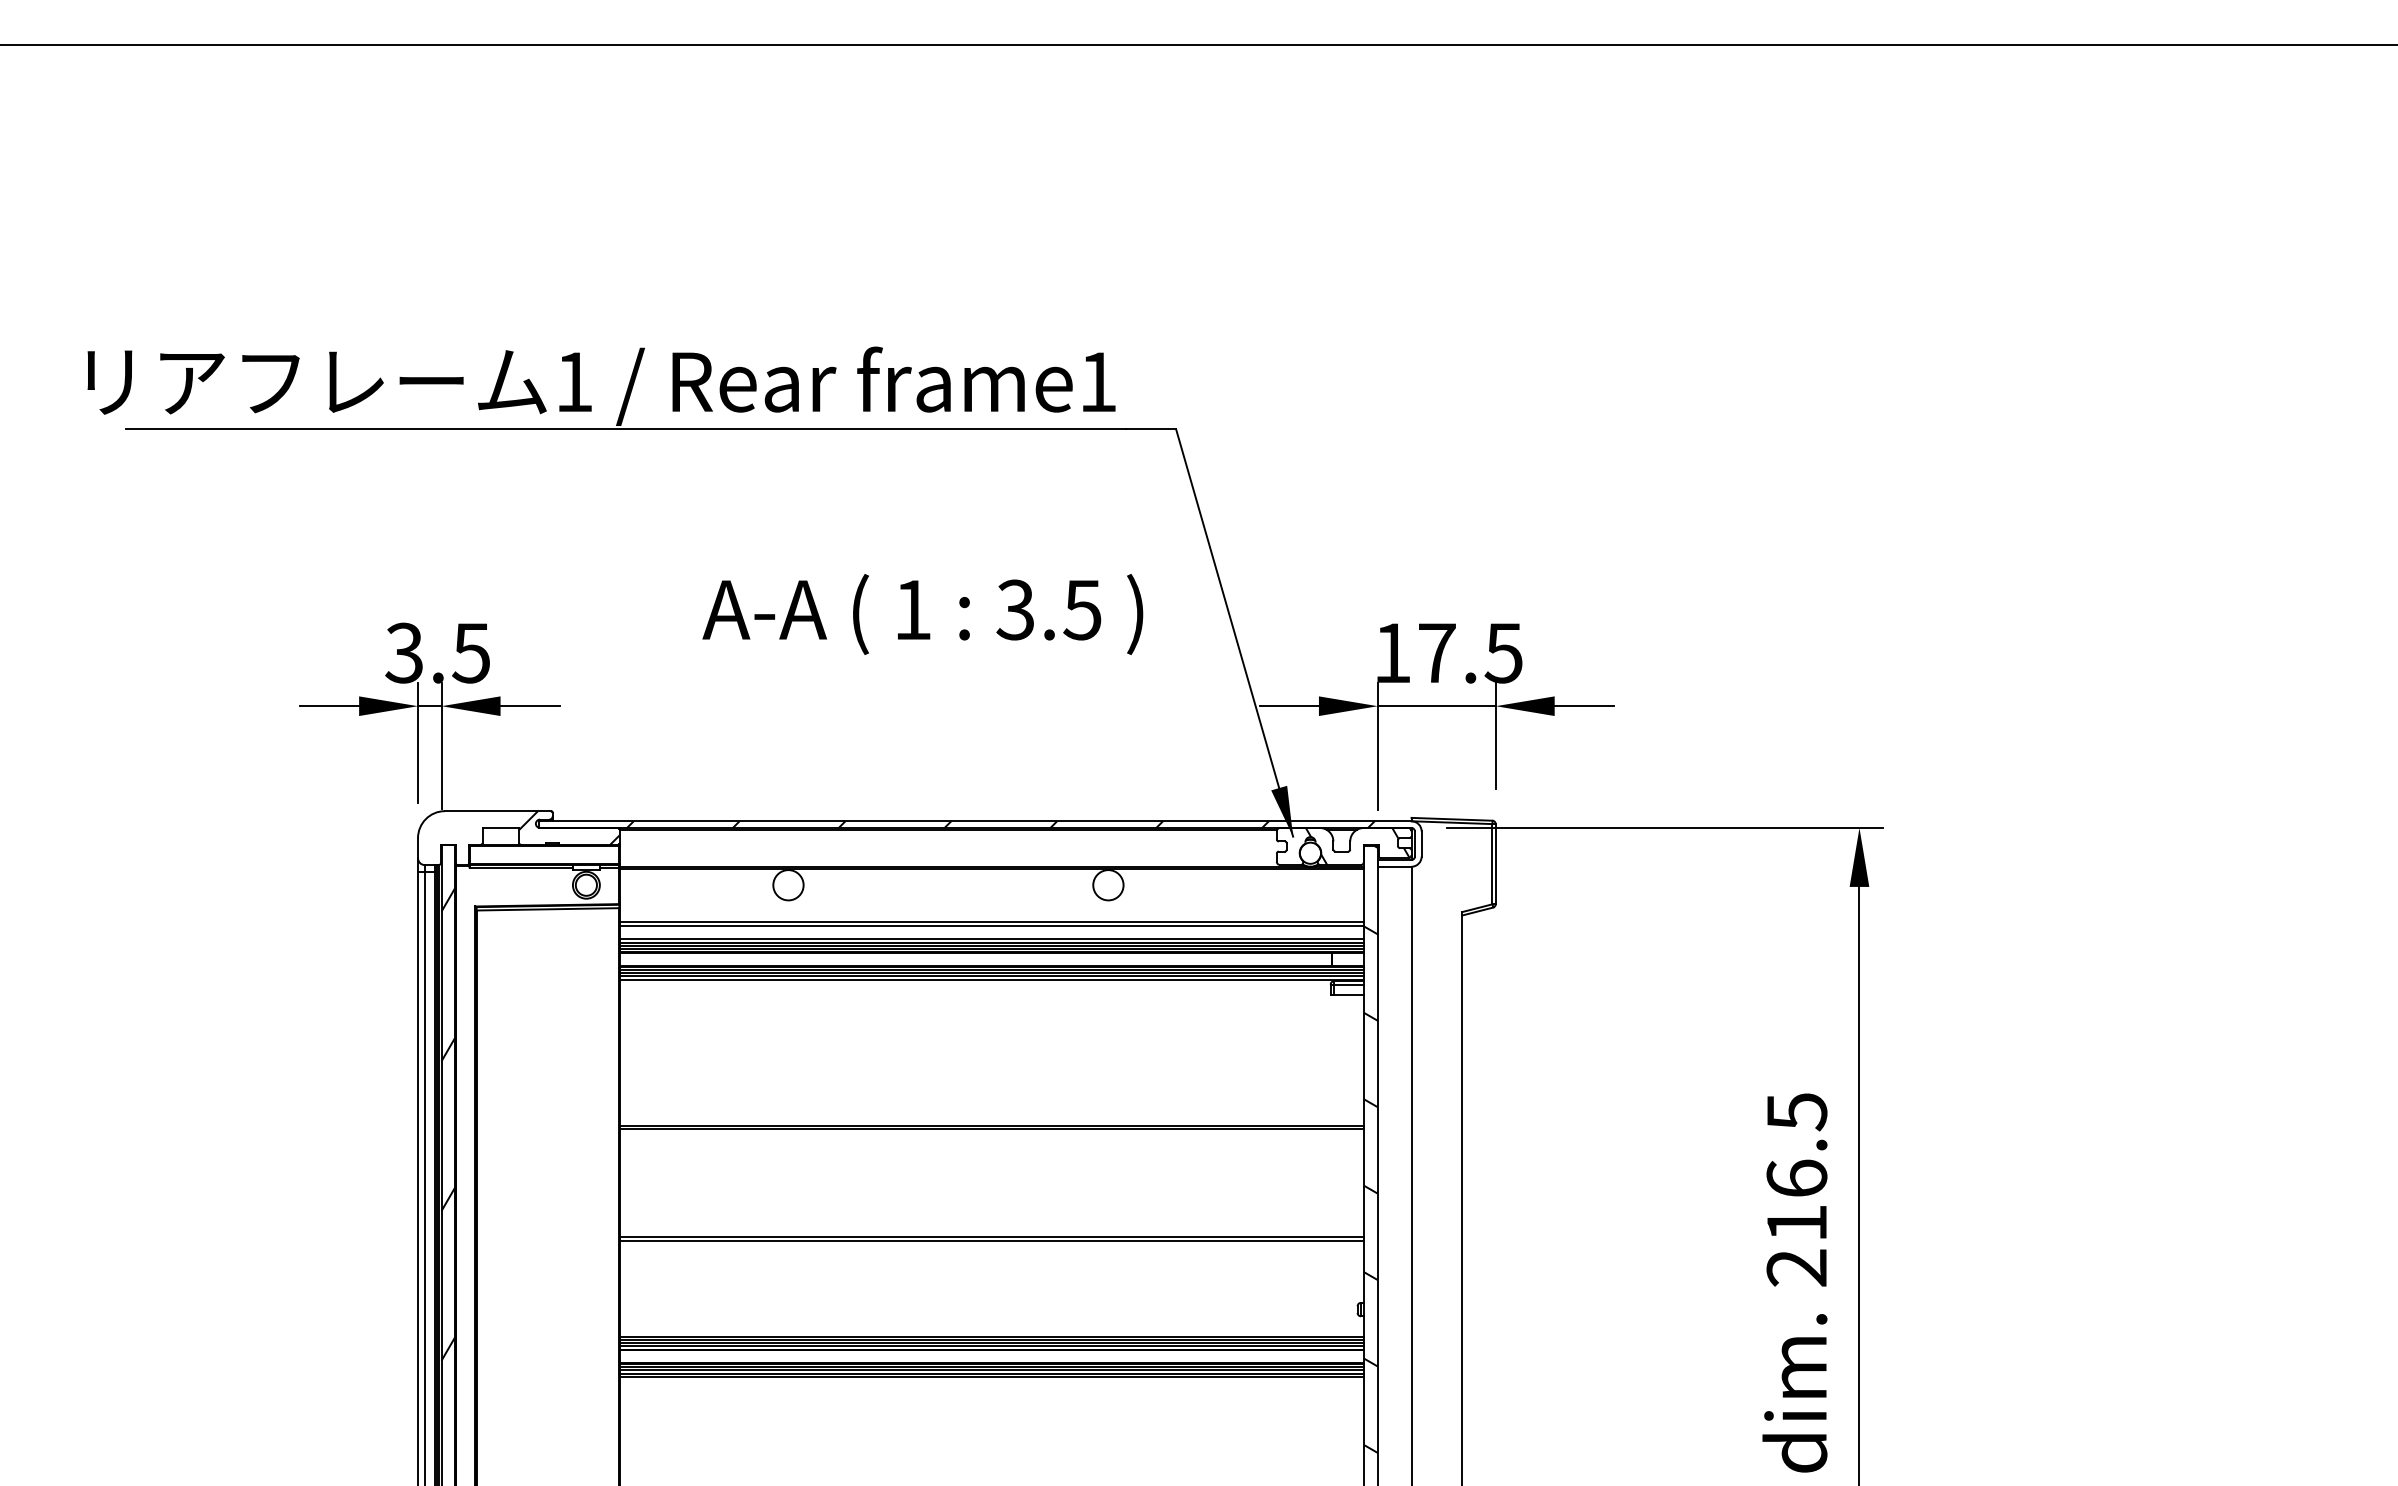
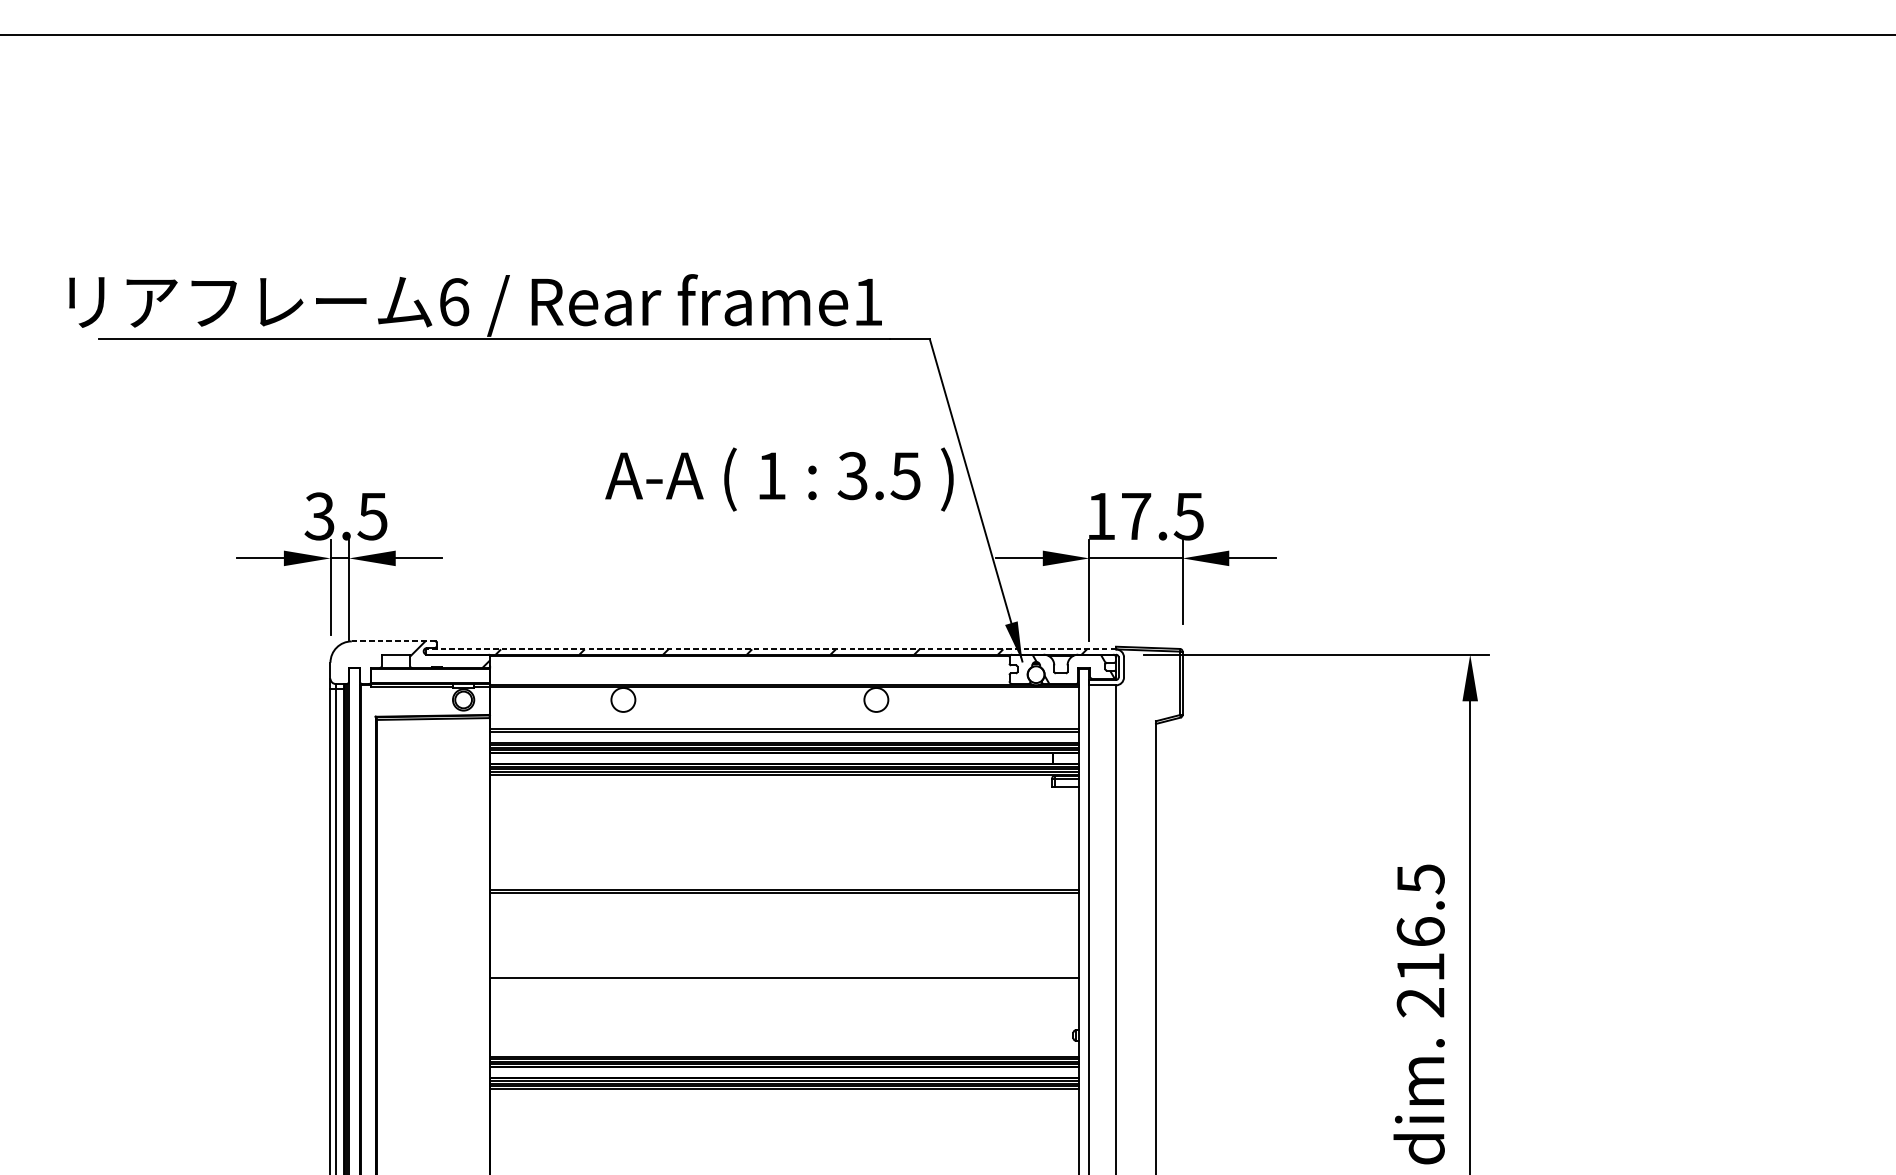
text: (574, 381) -> (454, 301), 1 -> 6
text: (922, 614) -> (779, 479), moved
line: (497, 811) -> (393, 641), solid -> dashed
line: (974, 821) -> (770, 649), solid -> dashed
hatch: (448, 1124) -> (354, 889), removed
hatch: (1370, 1148) -> (1083, 908), removed
line: (992, 1240) -> (784, 980), removed

